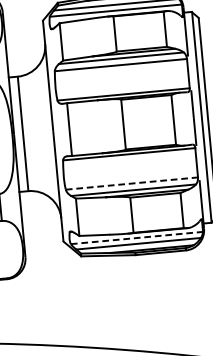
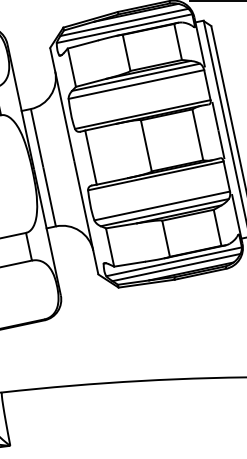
line: (132, 183) -> (162, 205), dashed -> solid
line: (137, 237) -> (174, 261), dashed -> solid

